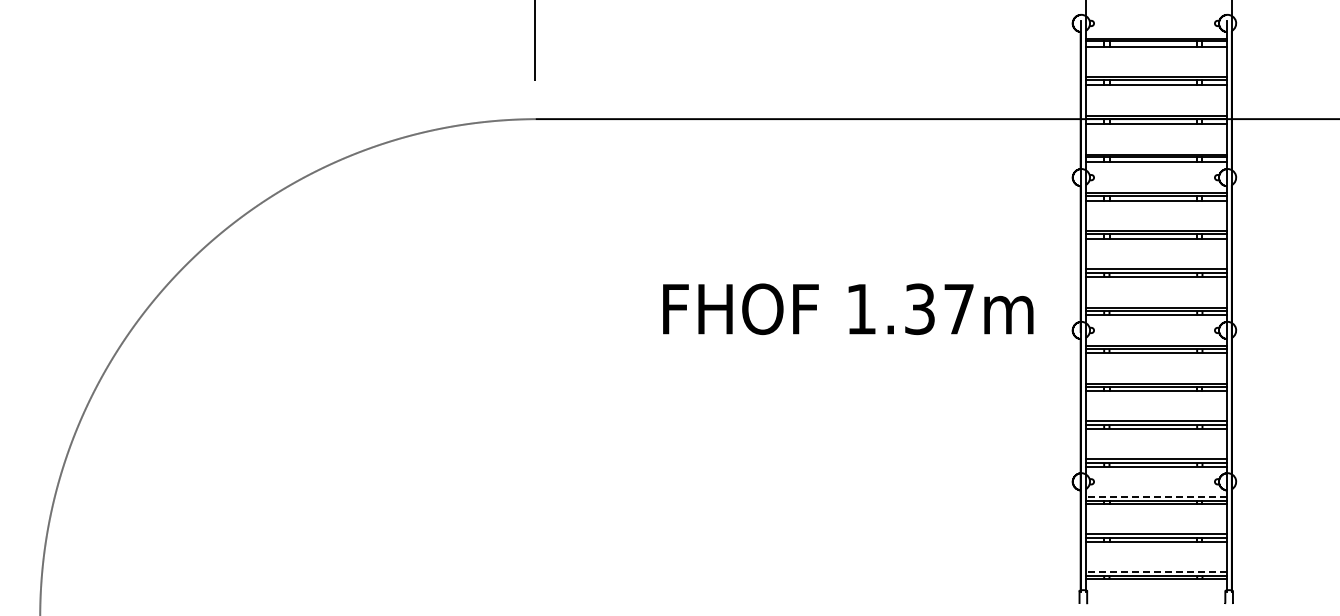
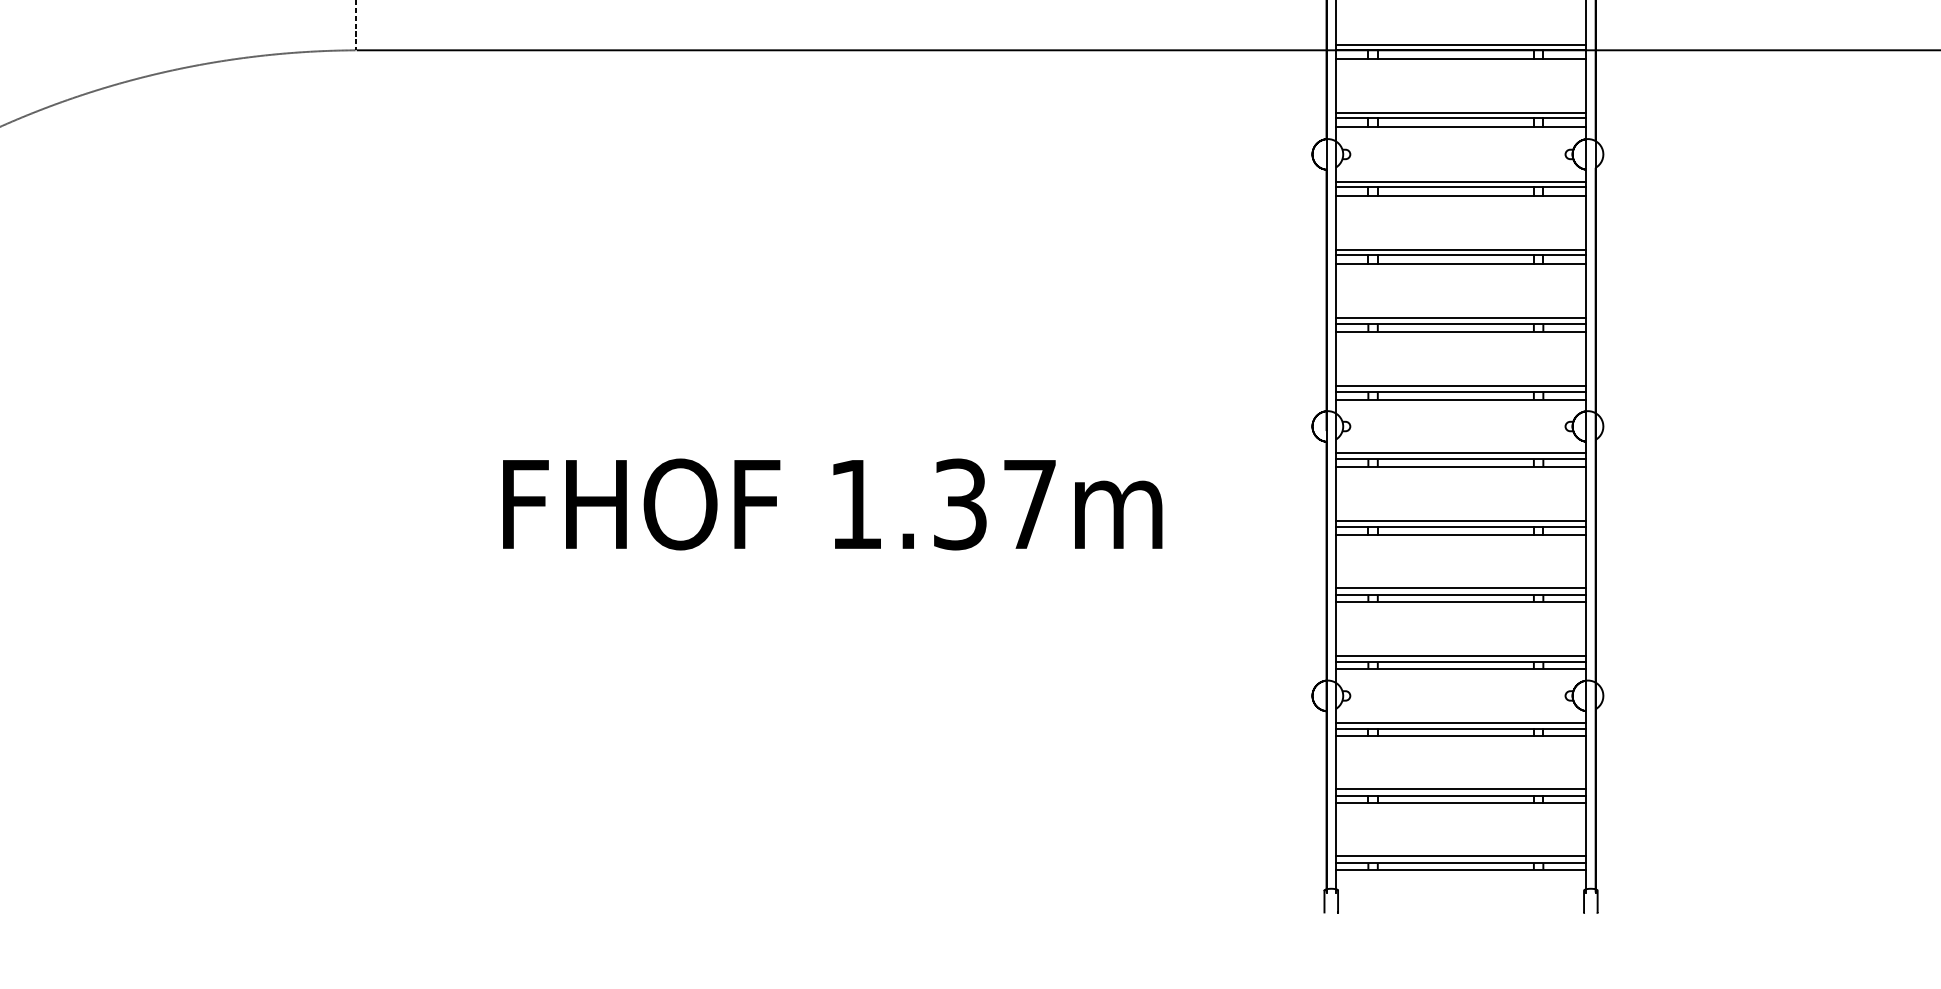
text: (848, 309) -> (833, 504), moved
line: (1155, 496) -> (1459, 722), dashed -> solid
line: (1155, 571) -> (1459, 855), dashed -> solid

